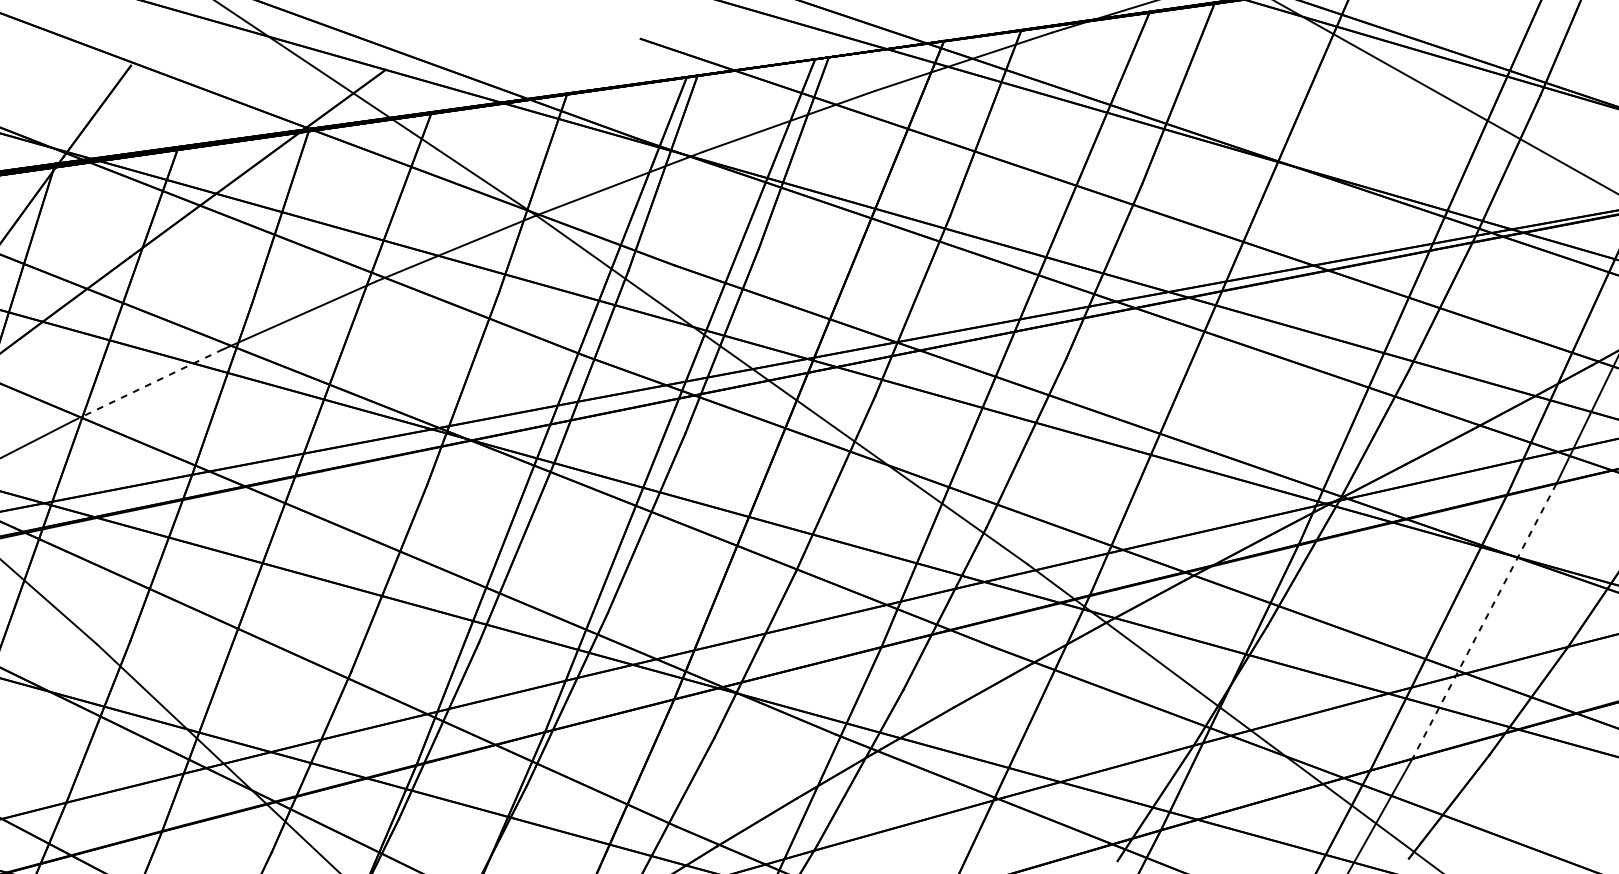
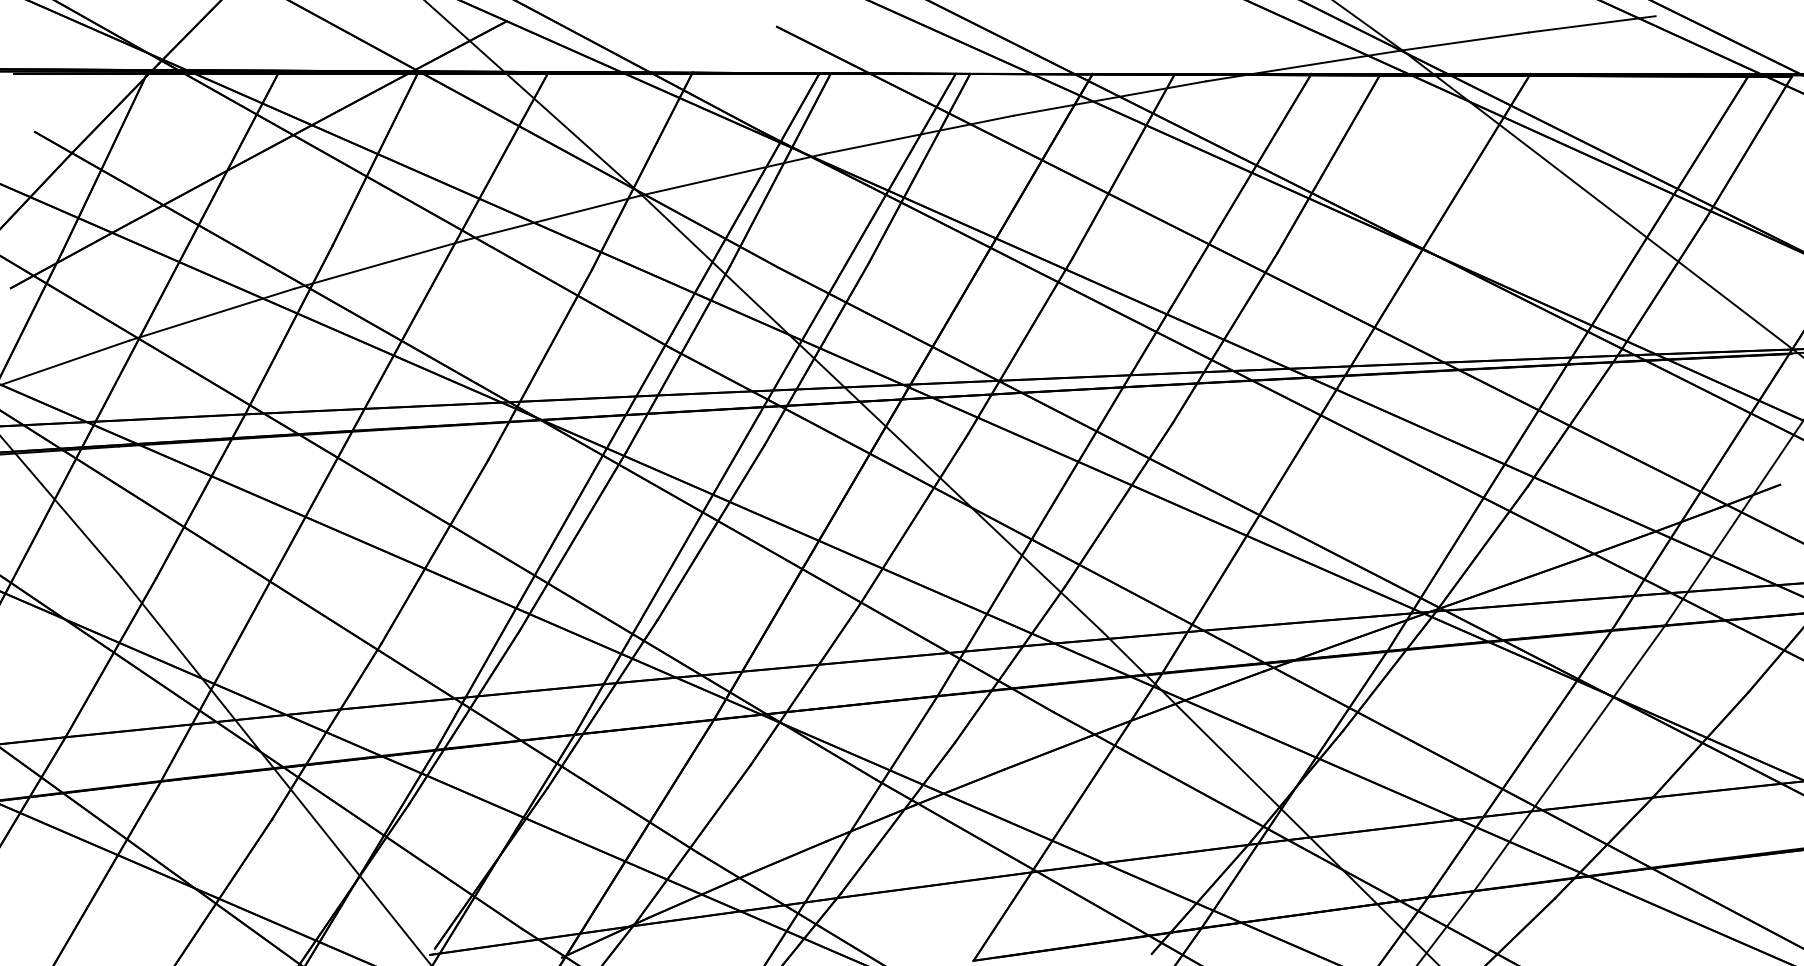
line: (147, 385) -> (211, 314), dashed -> solid
line: (1484, 621) -> (1569, 758), dashed -> solid

